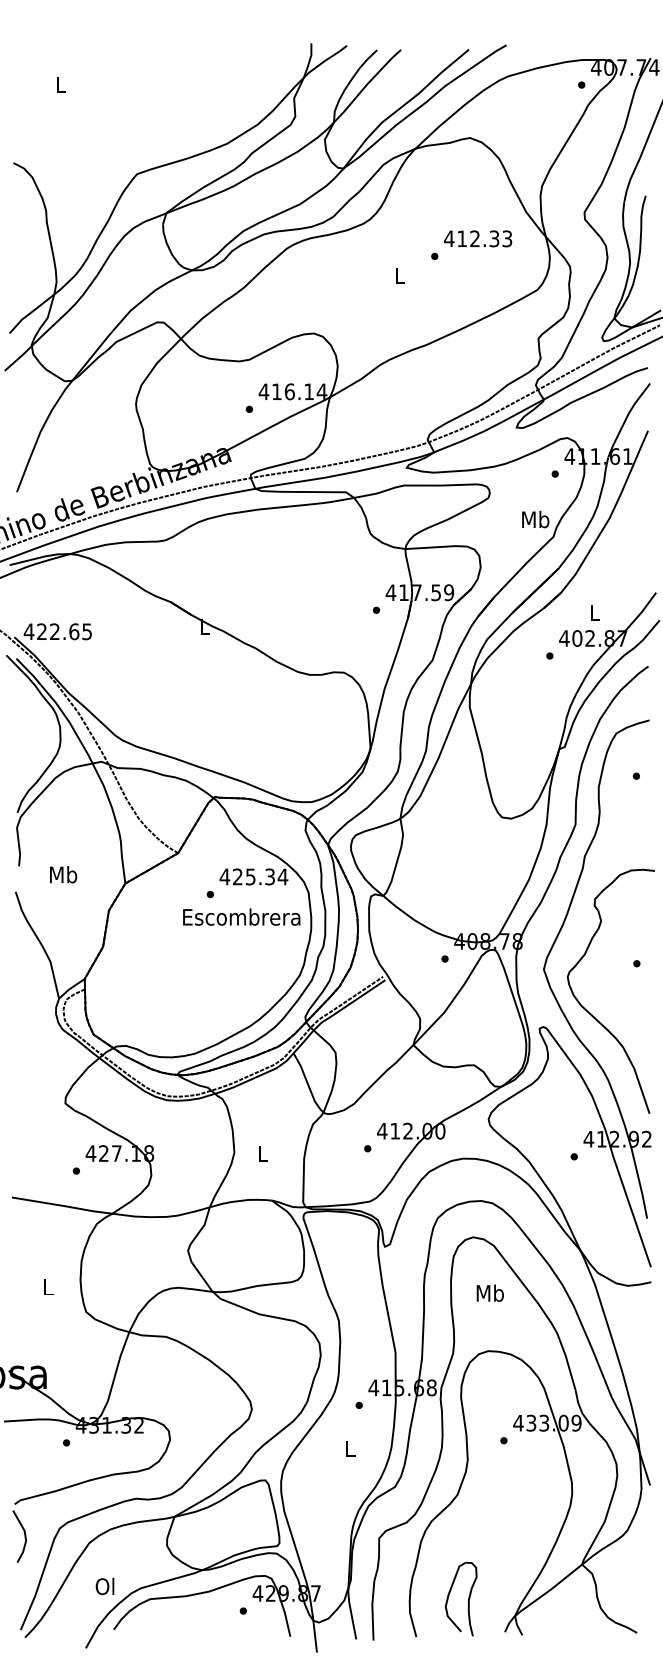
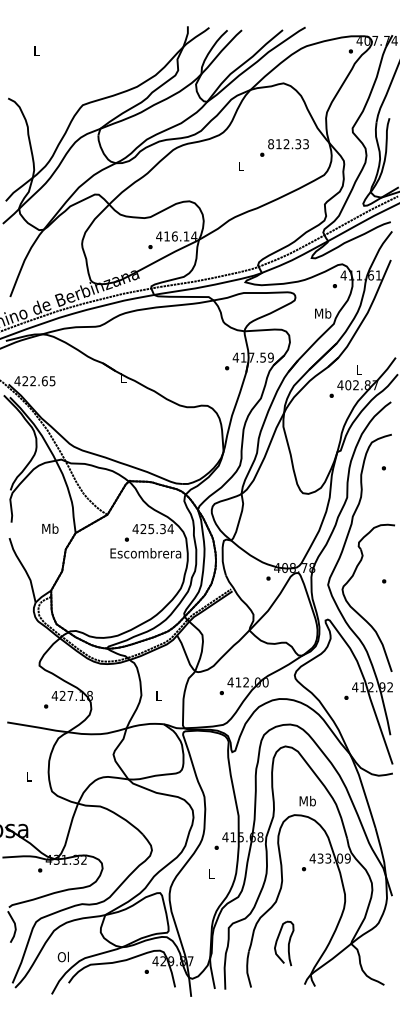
text: (448, 239) -> (270, 144), 412.33 -> 812.33
text: (63, 874) -> (50, 528), moved
text: (489, 1293) -> (307, 801), moved
part: (461, 1598) -> (284, 943), moved

